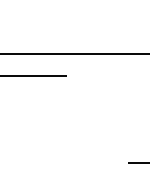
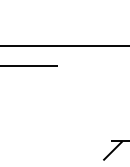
line: (130, 174) -> (113, 151), added

